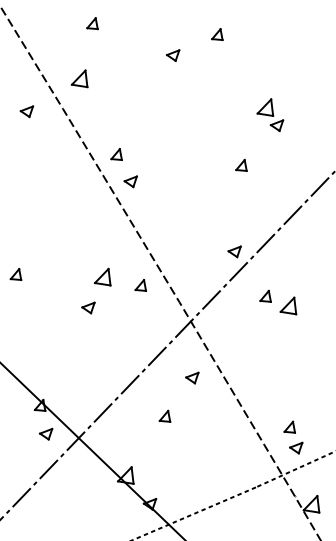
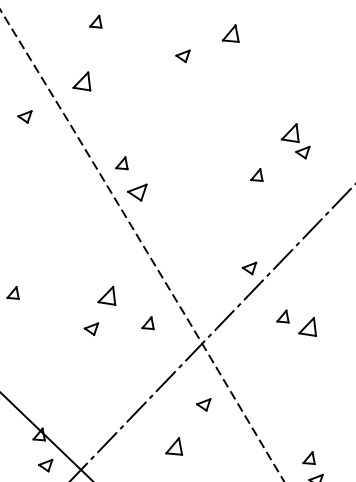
part: (217, 34) -> (230, 33), size x1.4
part: (270, 114) -> (295, 140), moved
part: (130, 181) -> (136, 192), size x1.4
part: (140, 285) -> (147, 323), moved
part: (164, 415) -> (173, 445), size x1.4

